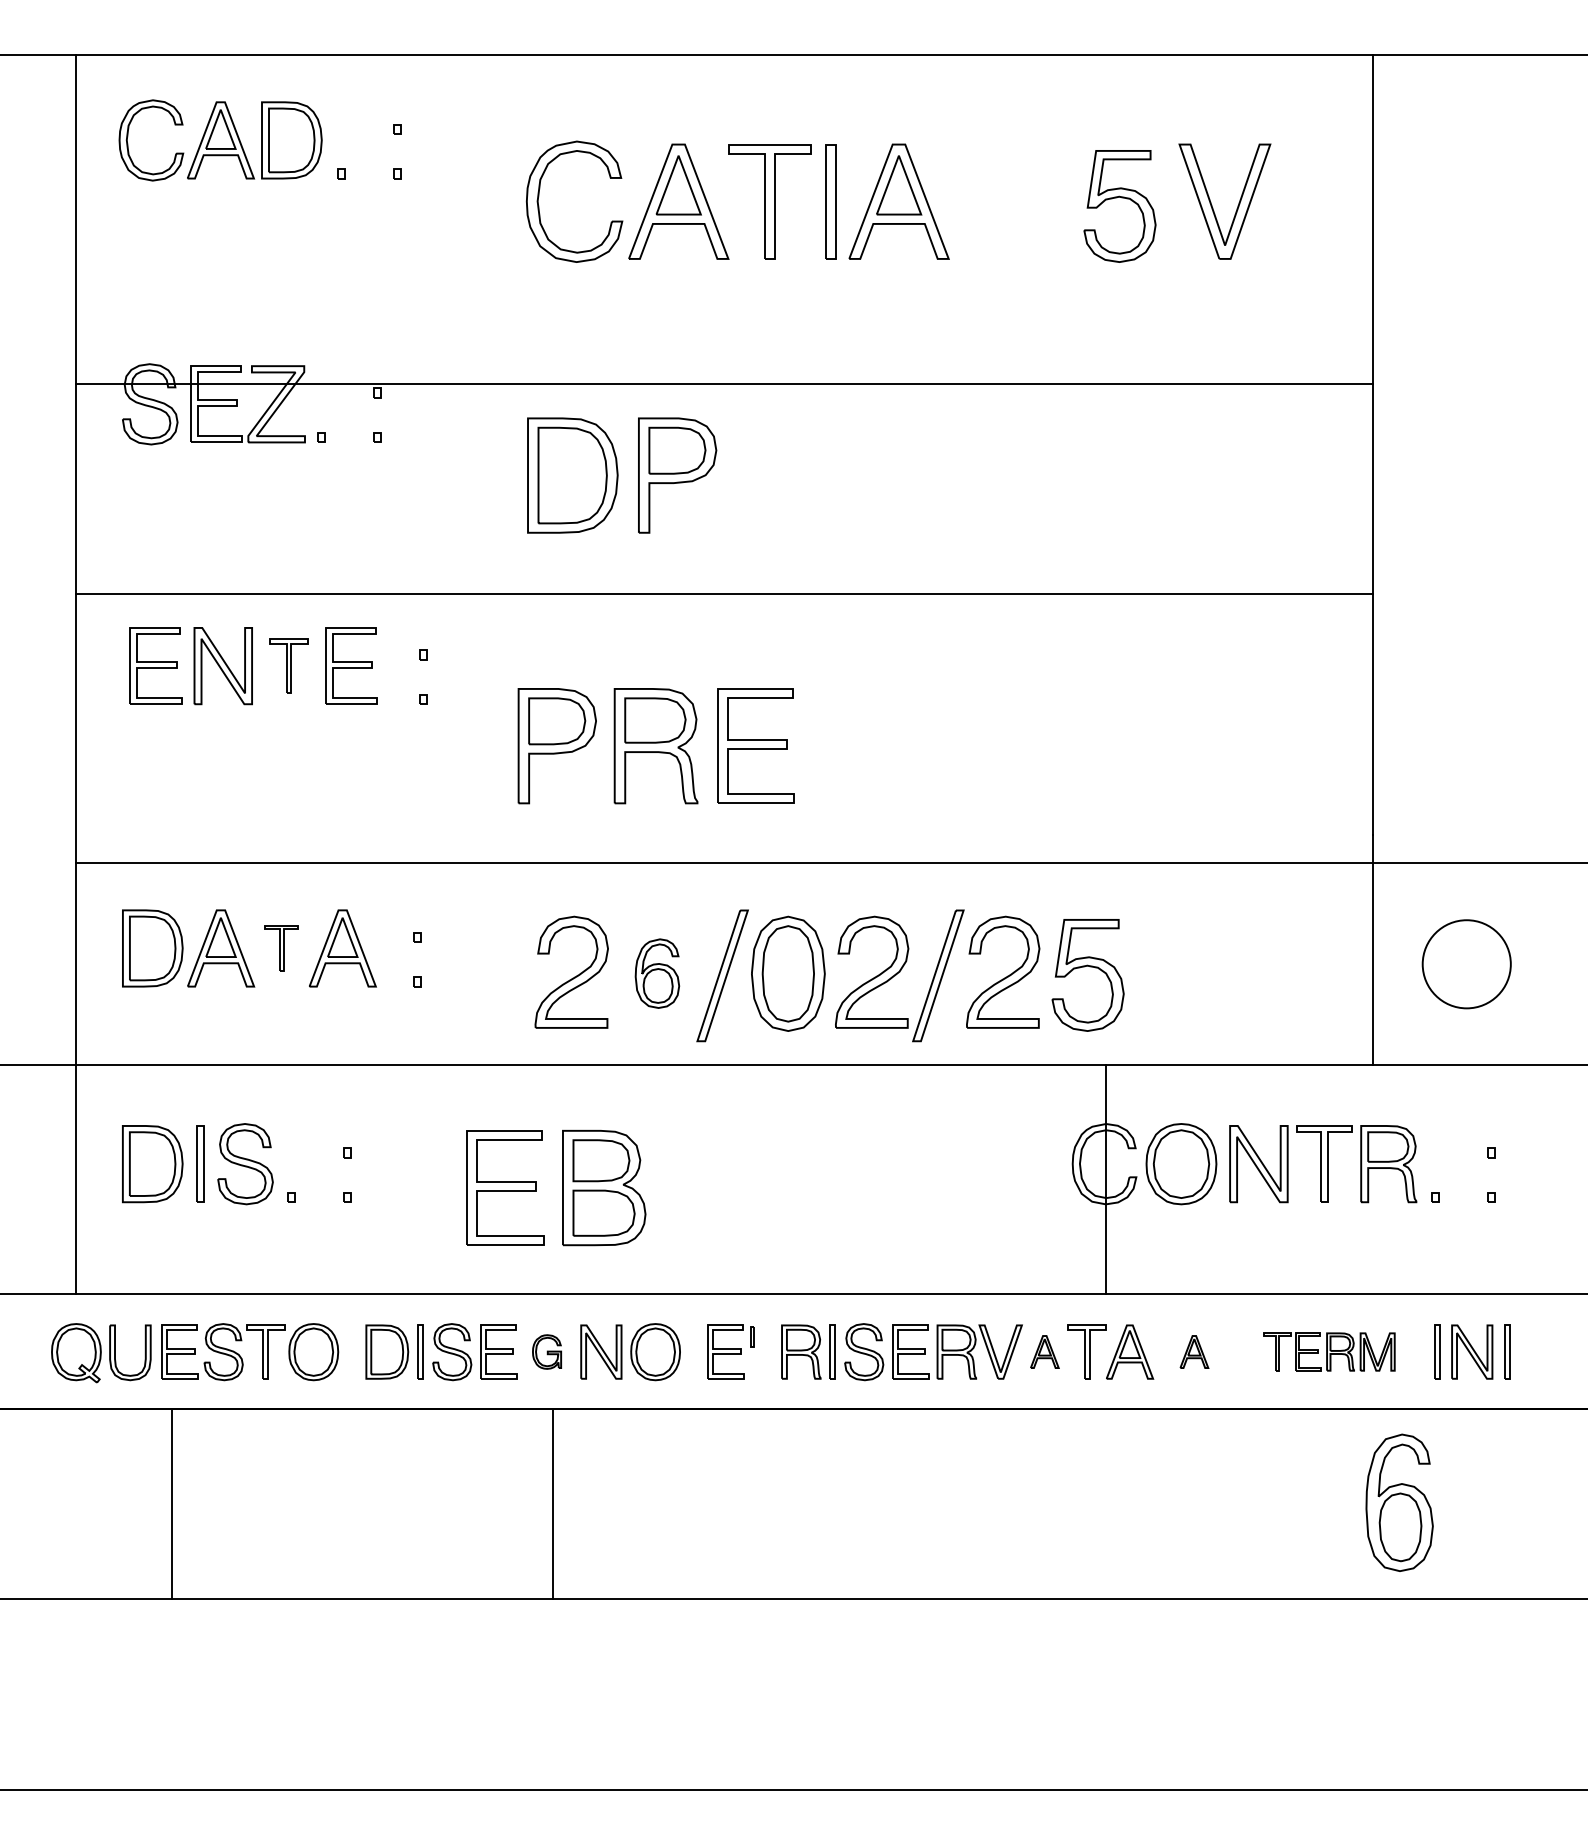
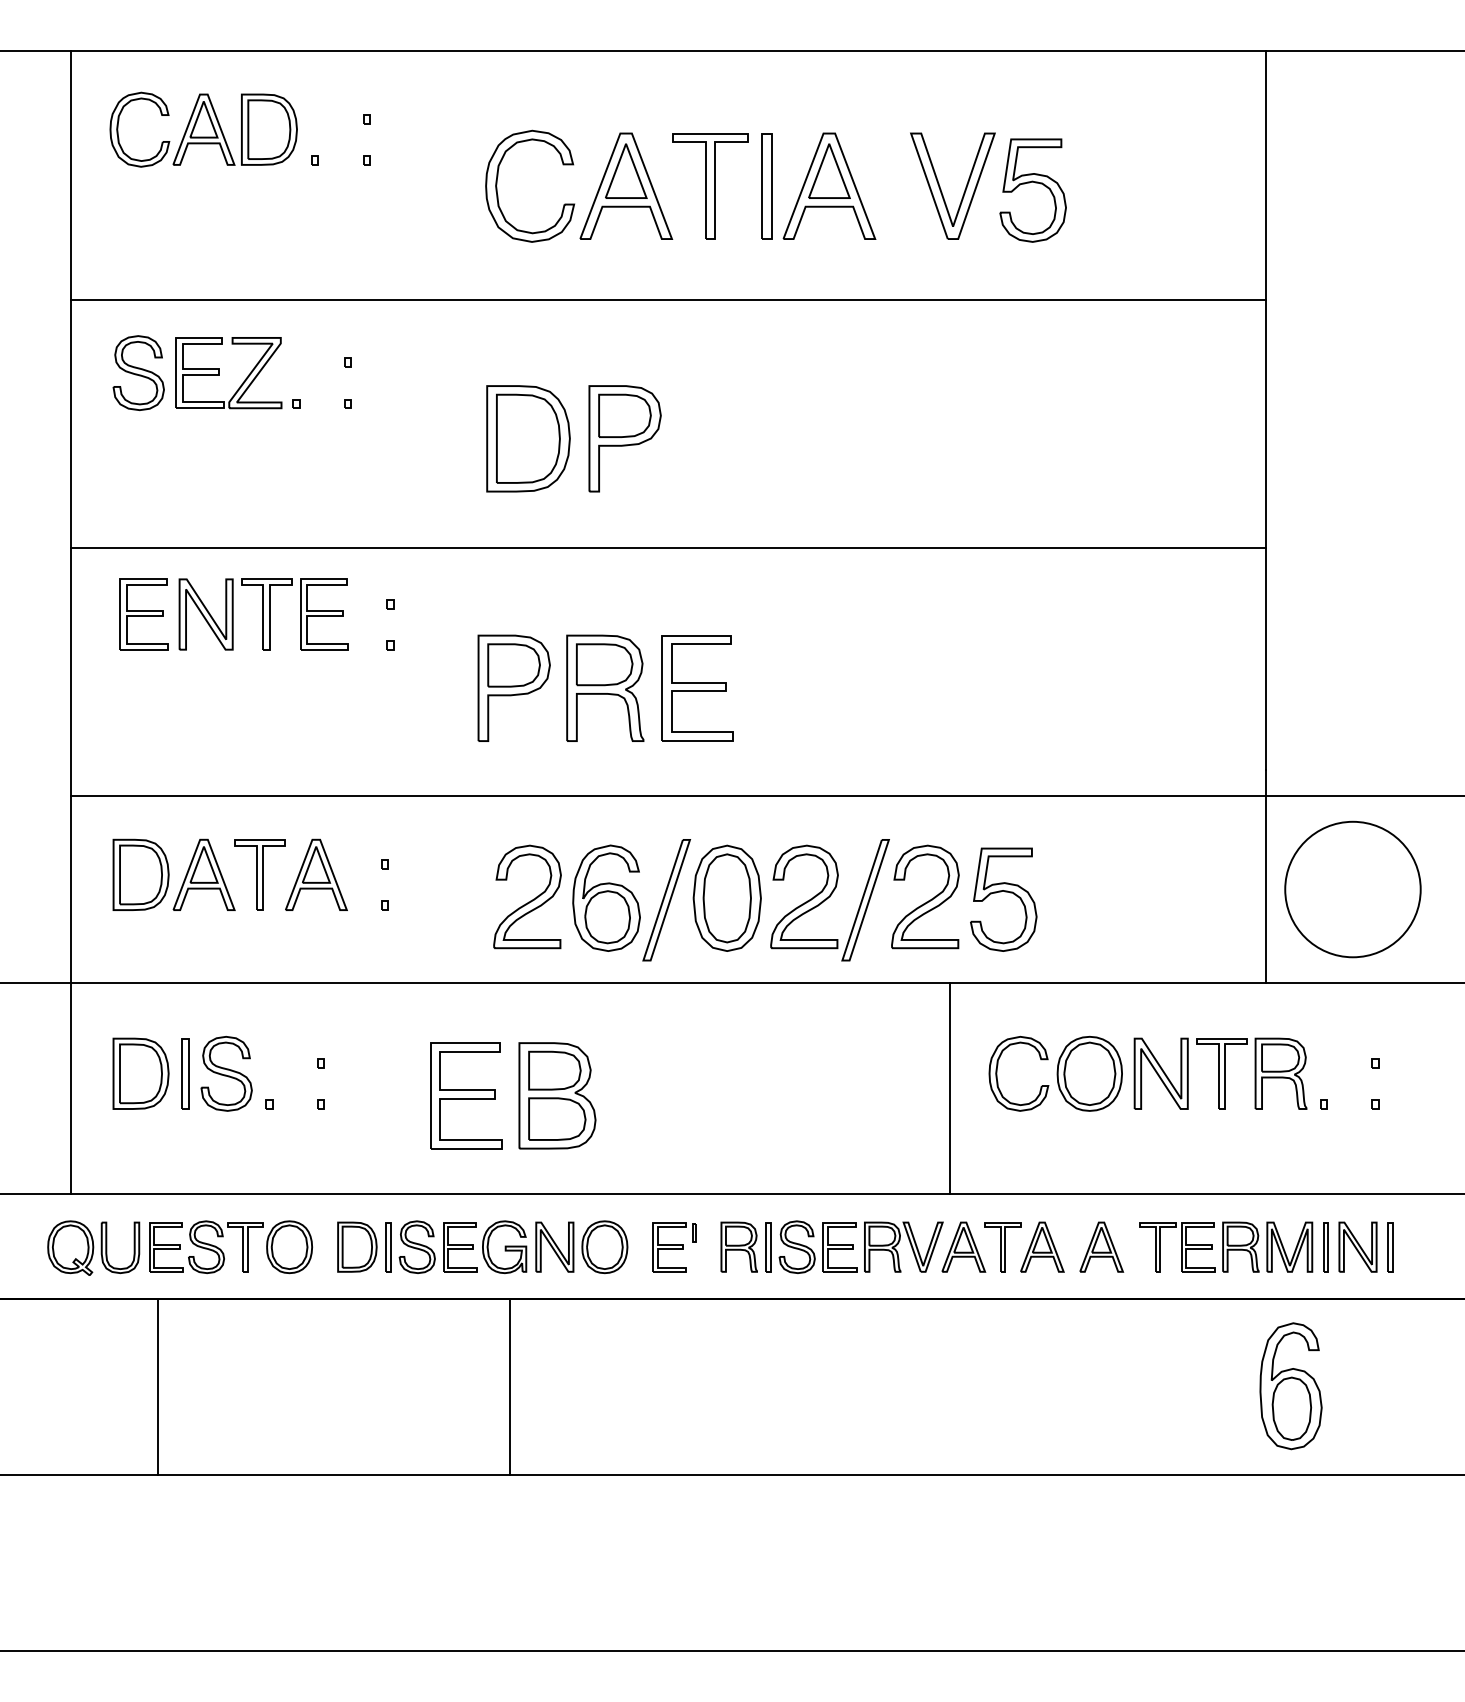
part: (1212, 205) -> (941, 189), moved
line: (724, 384) -> (668, 299), moved
part: (288, 666) -> (266, 614), size x1.43
part: (281, 947) -> (259, 874), size x1.67
circle: (1466, 964) -> (1352, 889), size x1.67
part: (657, 972) -> (606, 897), size x1.67
line: (1106, 1178) -> (949, 1087), moved
part: (546, 1351) -> (504, 1246), size x1.67
part: (1044, 1351) -> (963, 1246), size x1.67
part: (1194, 1351) -> (1101, 1246), size x1.67
part: (1329, 1351) -> (1226, 1246), size x1.43

